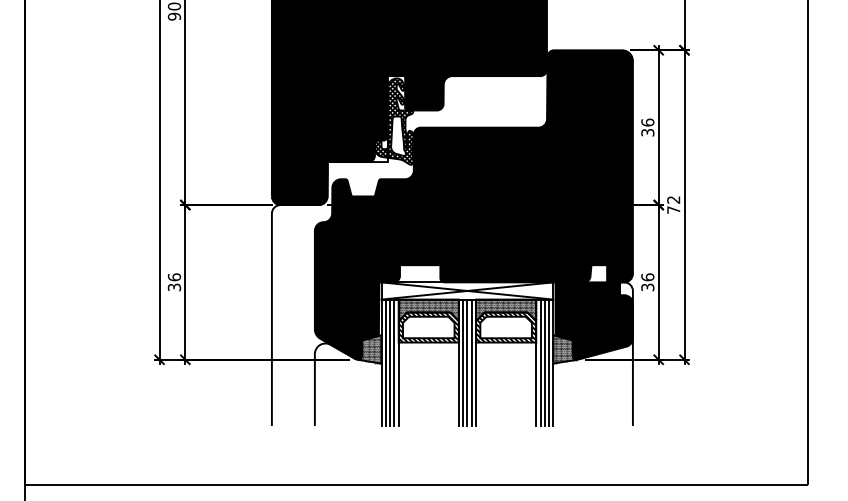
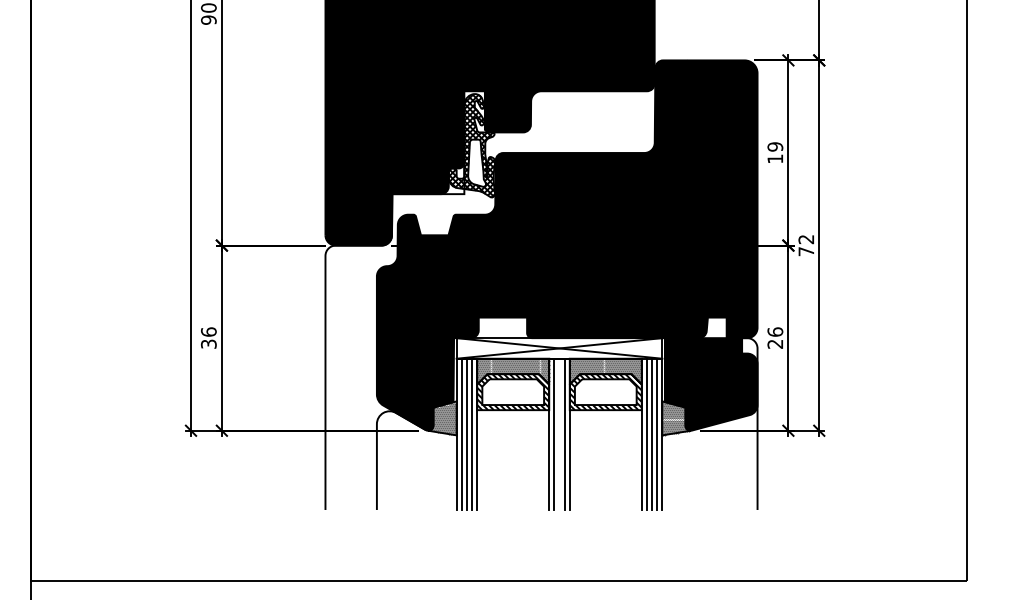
text: (647, 127) -> (774, 152), 36 -> 19
text: (647, 287) -> (774, 344), 36 -> 26
line: (467, 362) -> (559, 434), removed

